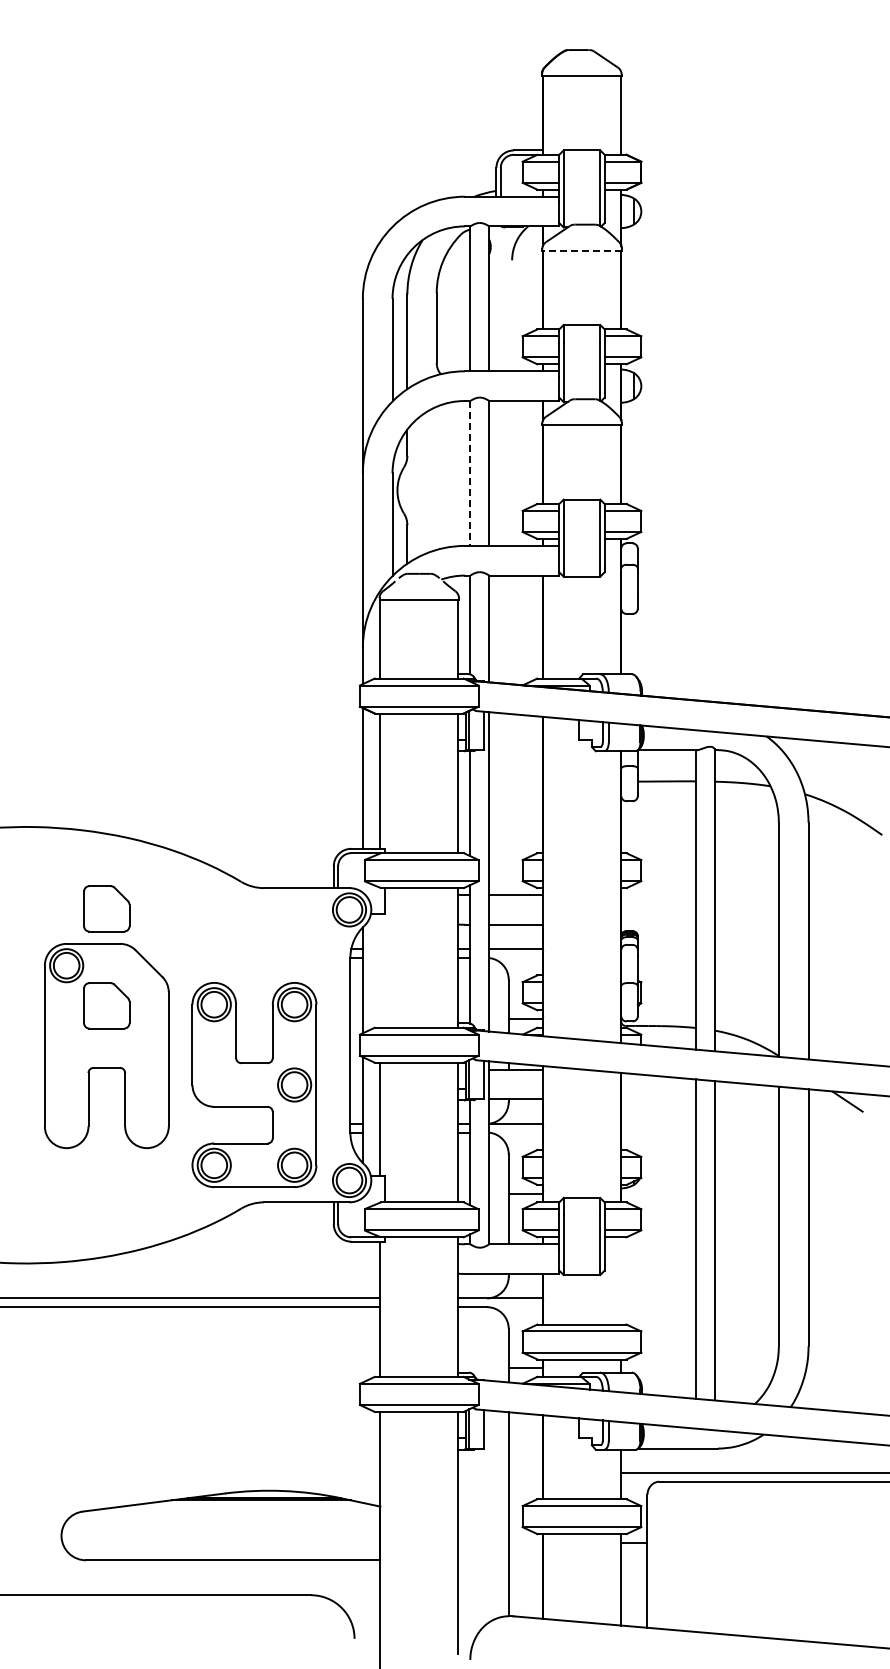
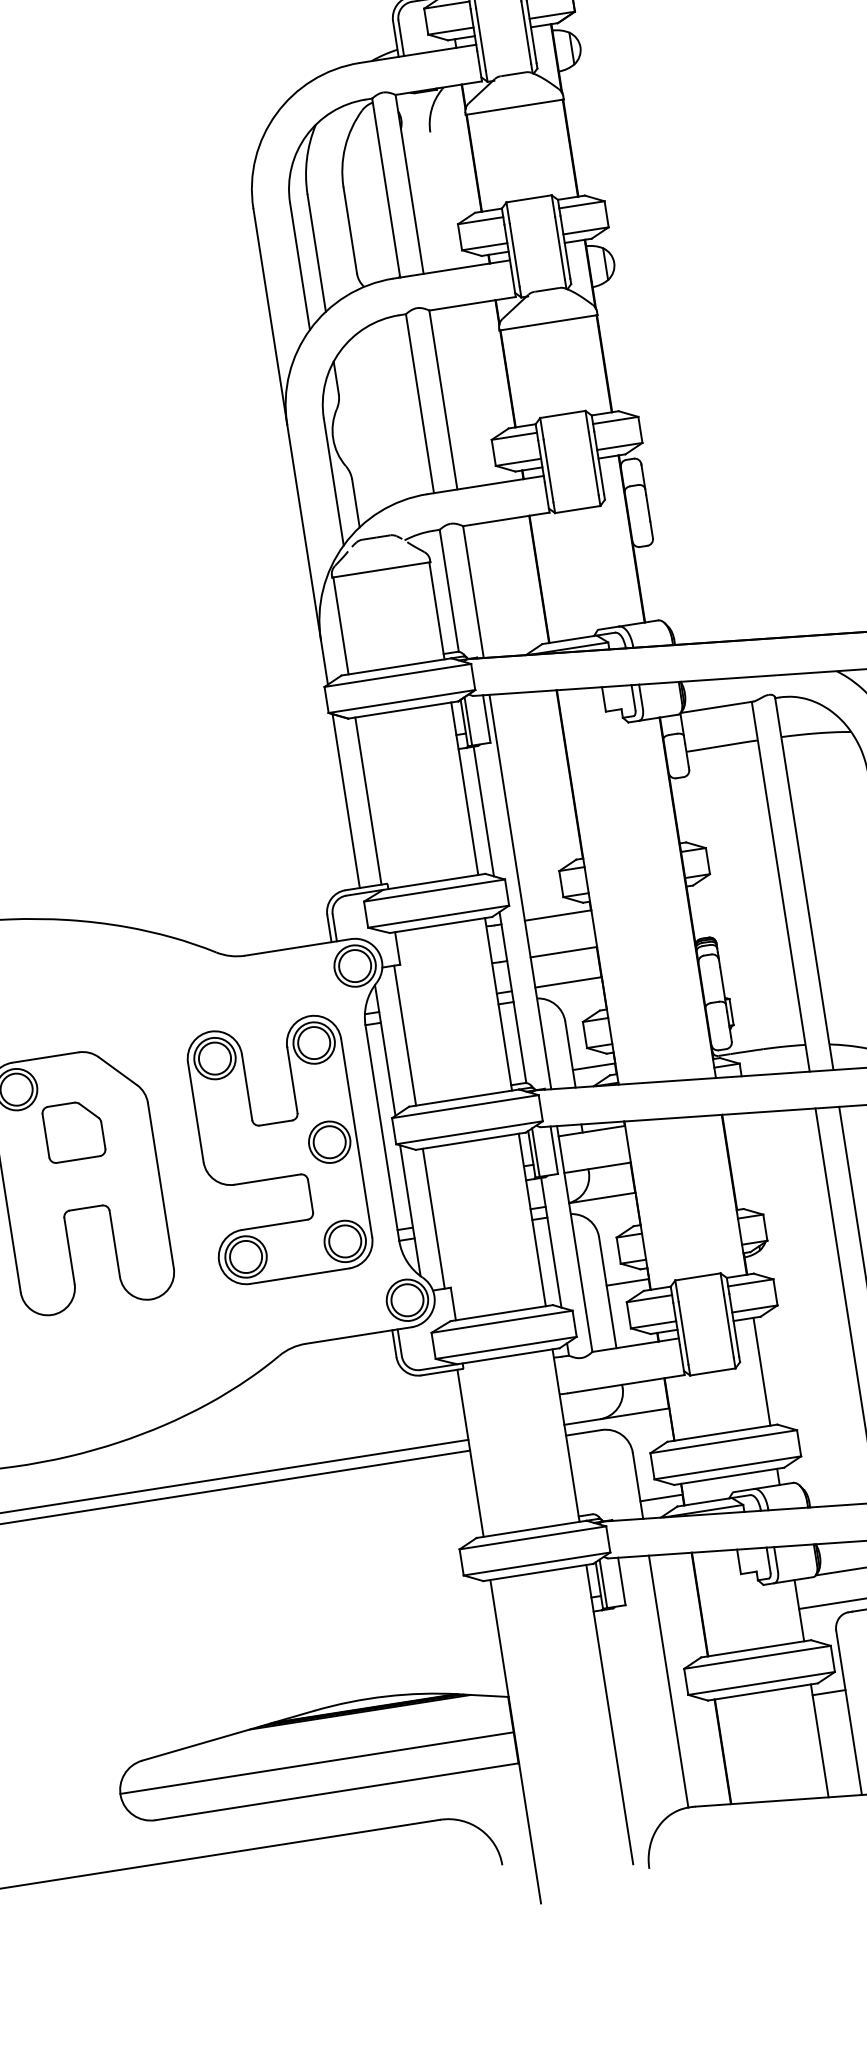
line: (581, 250) -> (514, 106), dashed -> solid
line: (470, 473) -> (420, 403), dashed -> solid
part: (106, 908) -> (54, 1011), removed
line: (380, 970) -> (405, 1034), added
part: (254, 1084) -> (280, 1149), moved
line: (620, 1280) -> (761, 1371), added
line: (220, 1535) -> (316, 1763), added

